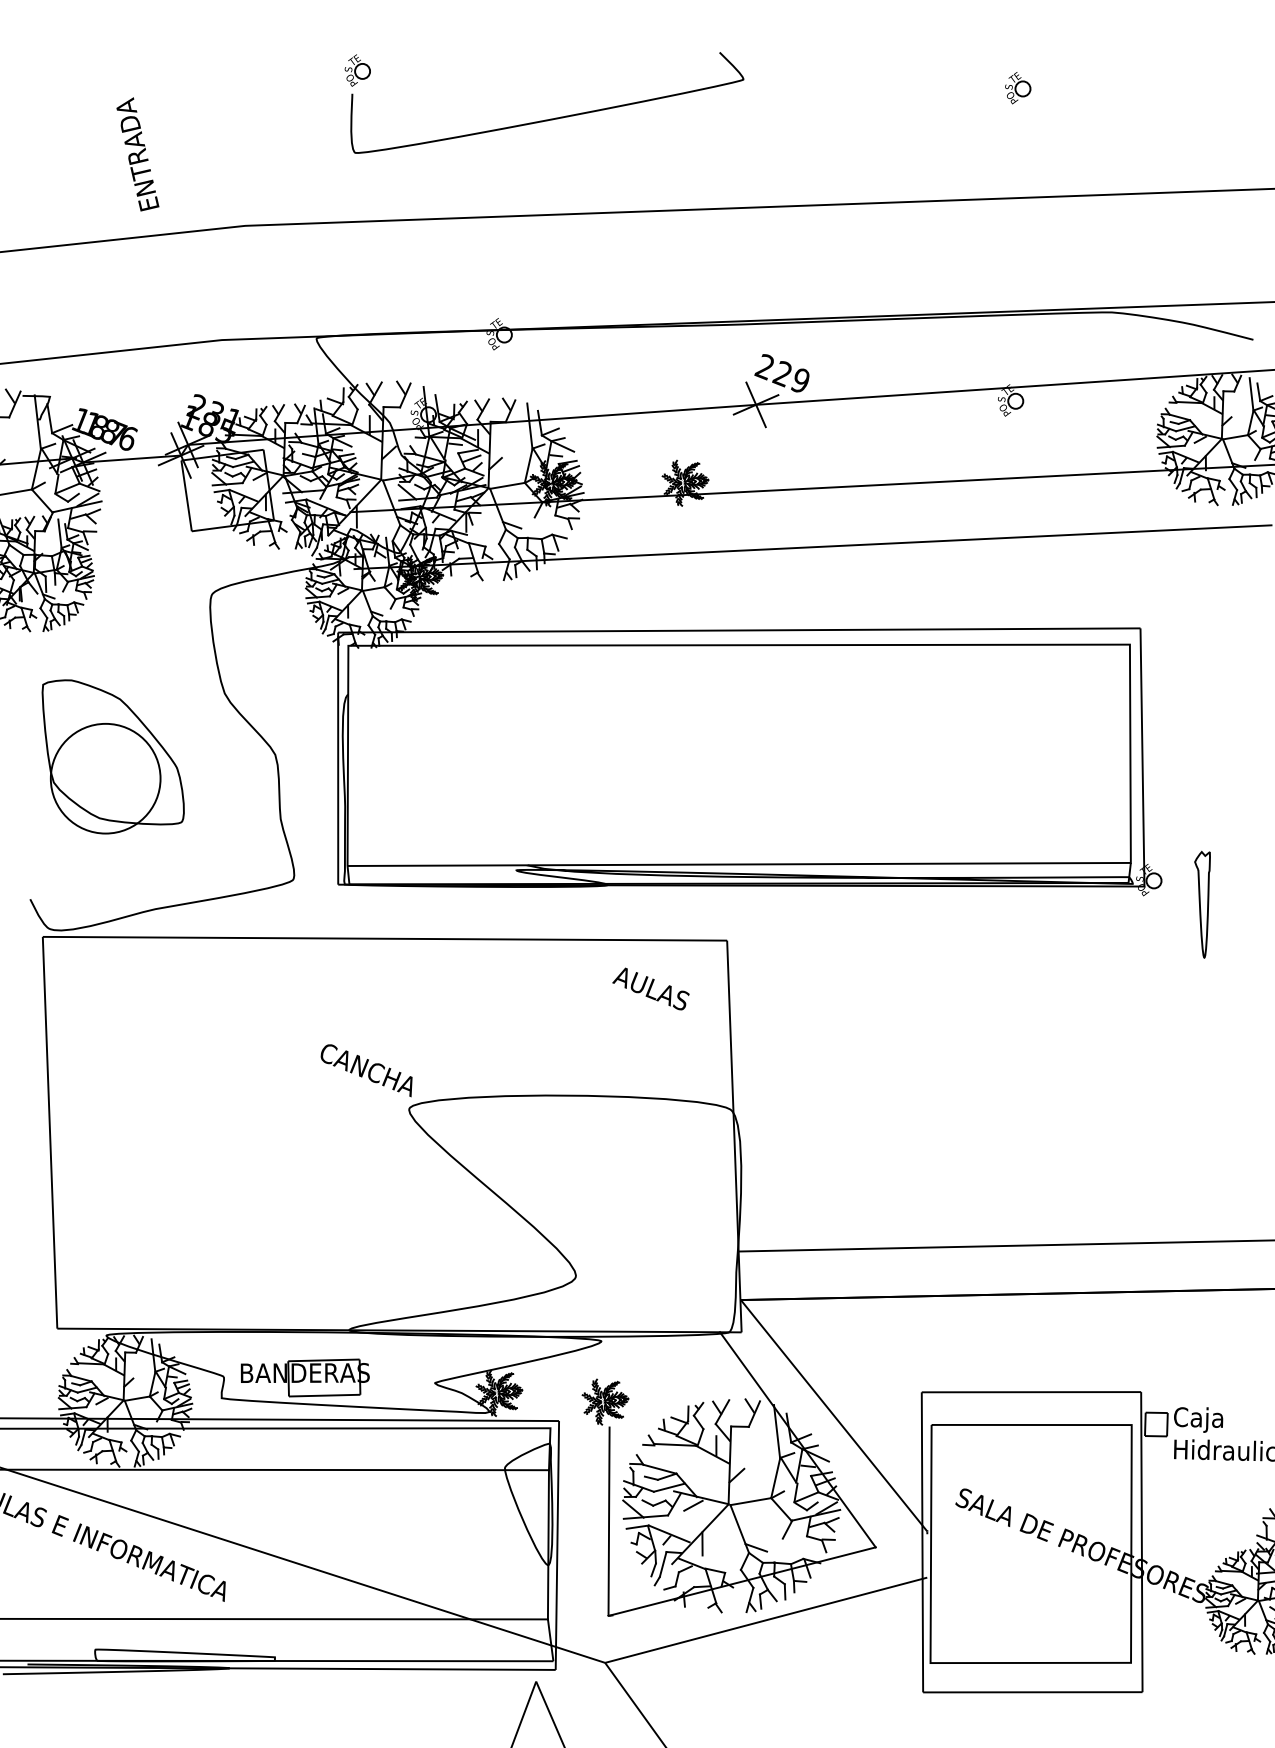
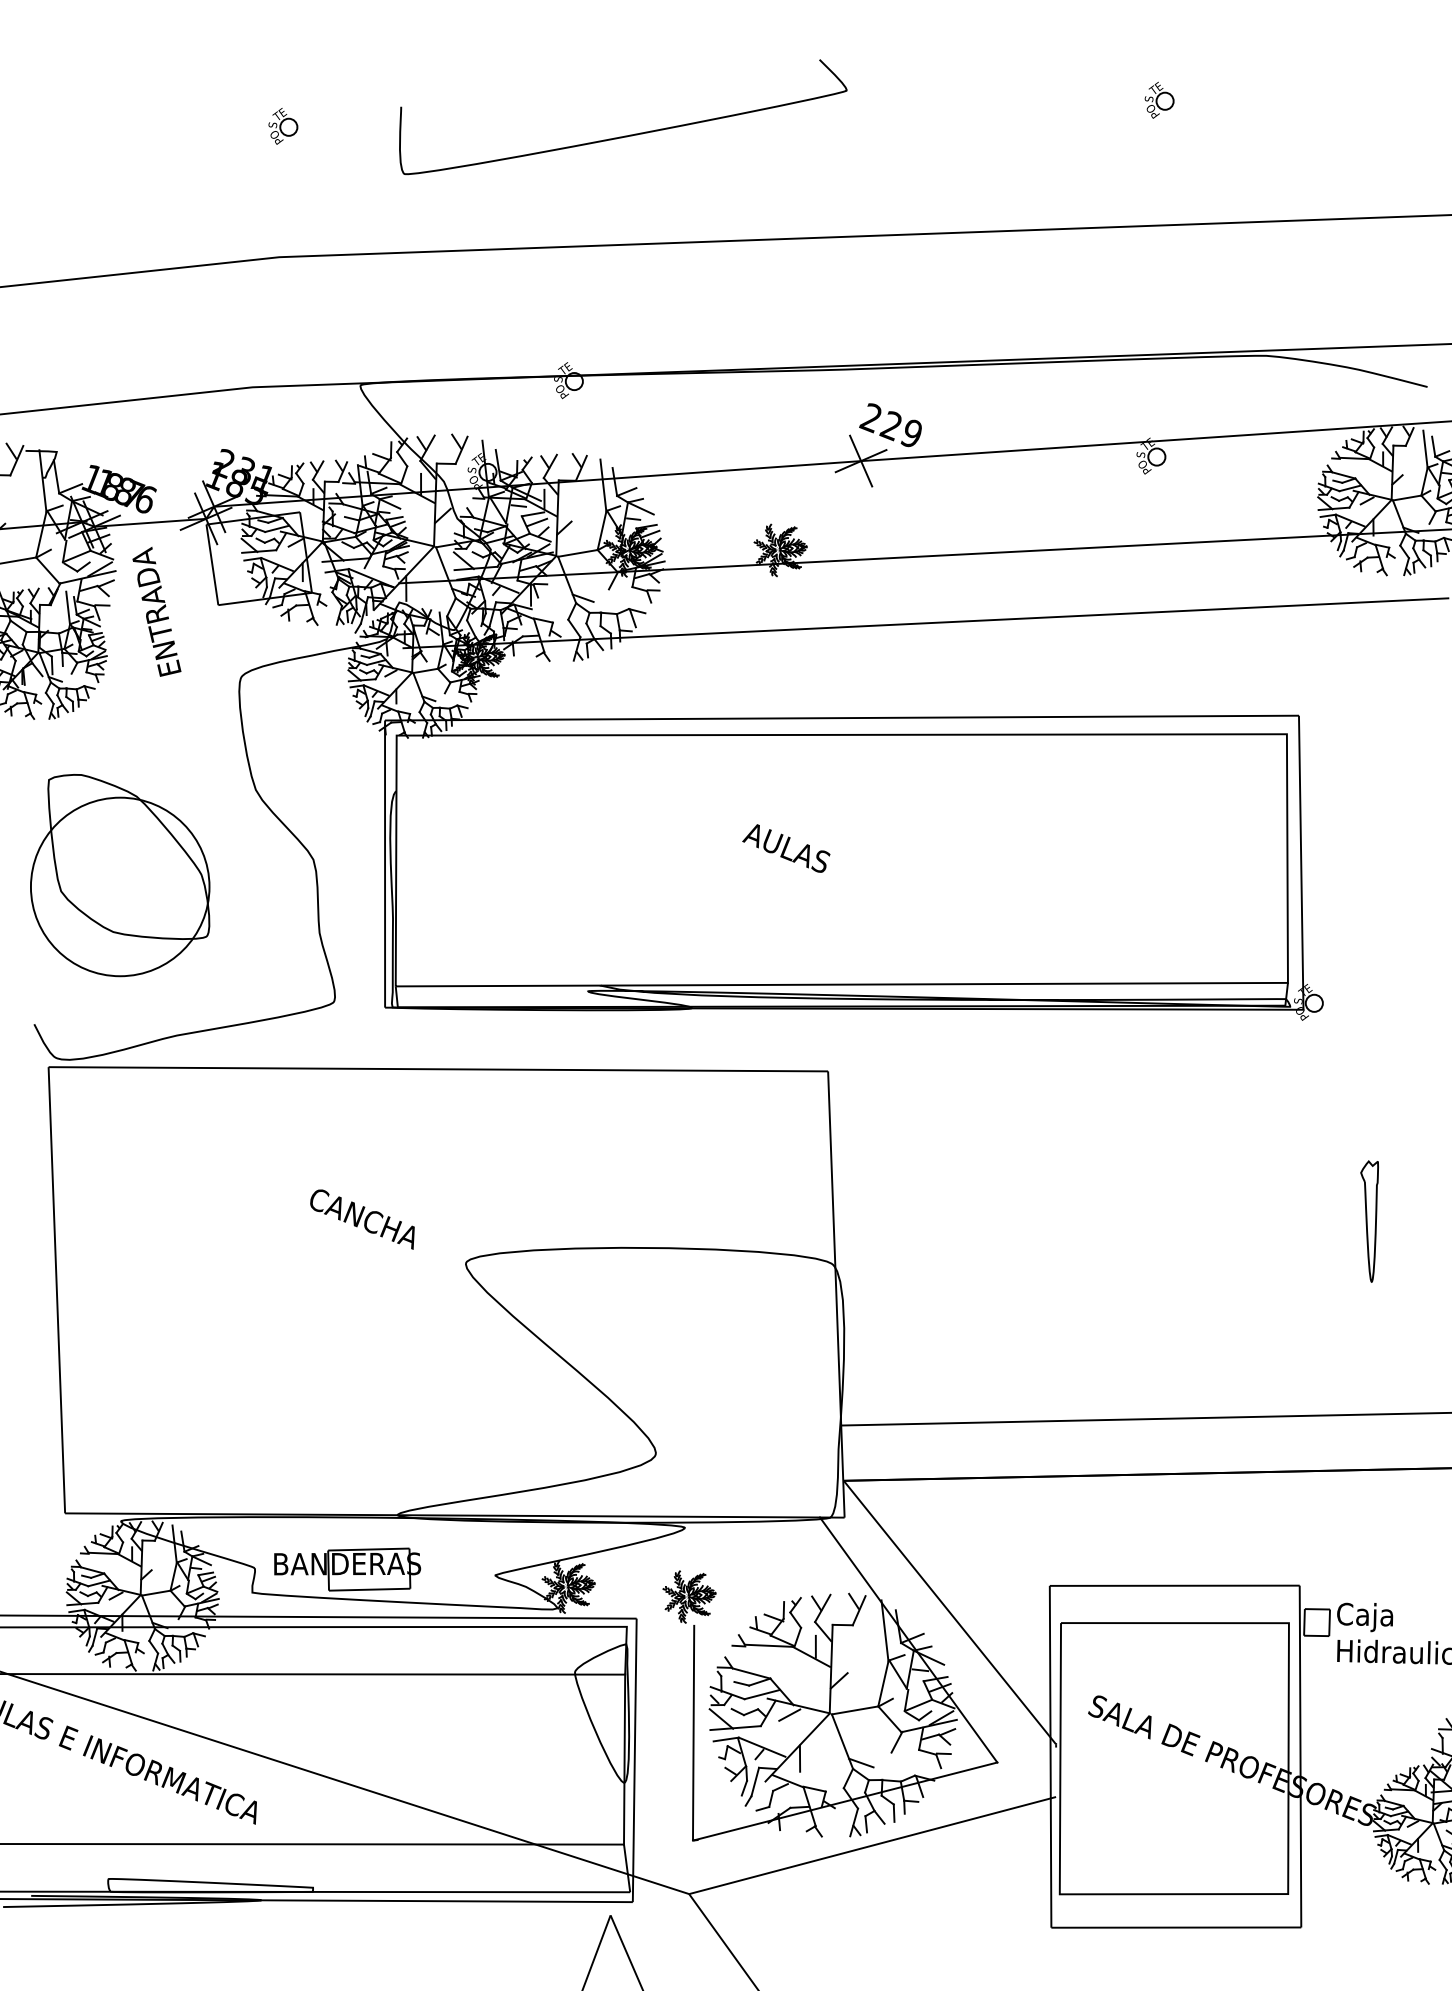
part: (357, 70) -> (283, 126), moved
text: (137, 154) -> (156, 611), moved
circle: (105, 778) -> (119, 886), size x1.43
part: (1202, 904) -> (1369, 1221), moved
text: (651, 989) -> (786, 848), moved
text: (366, 1070) -> (362, 1219), moved

